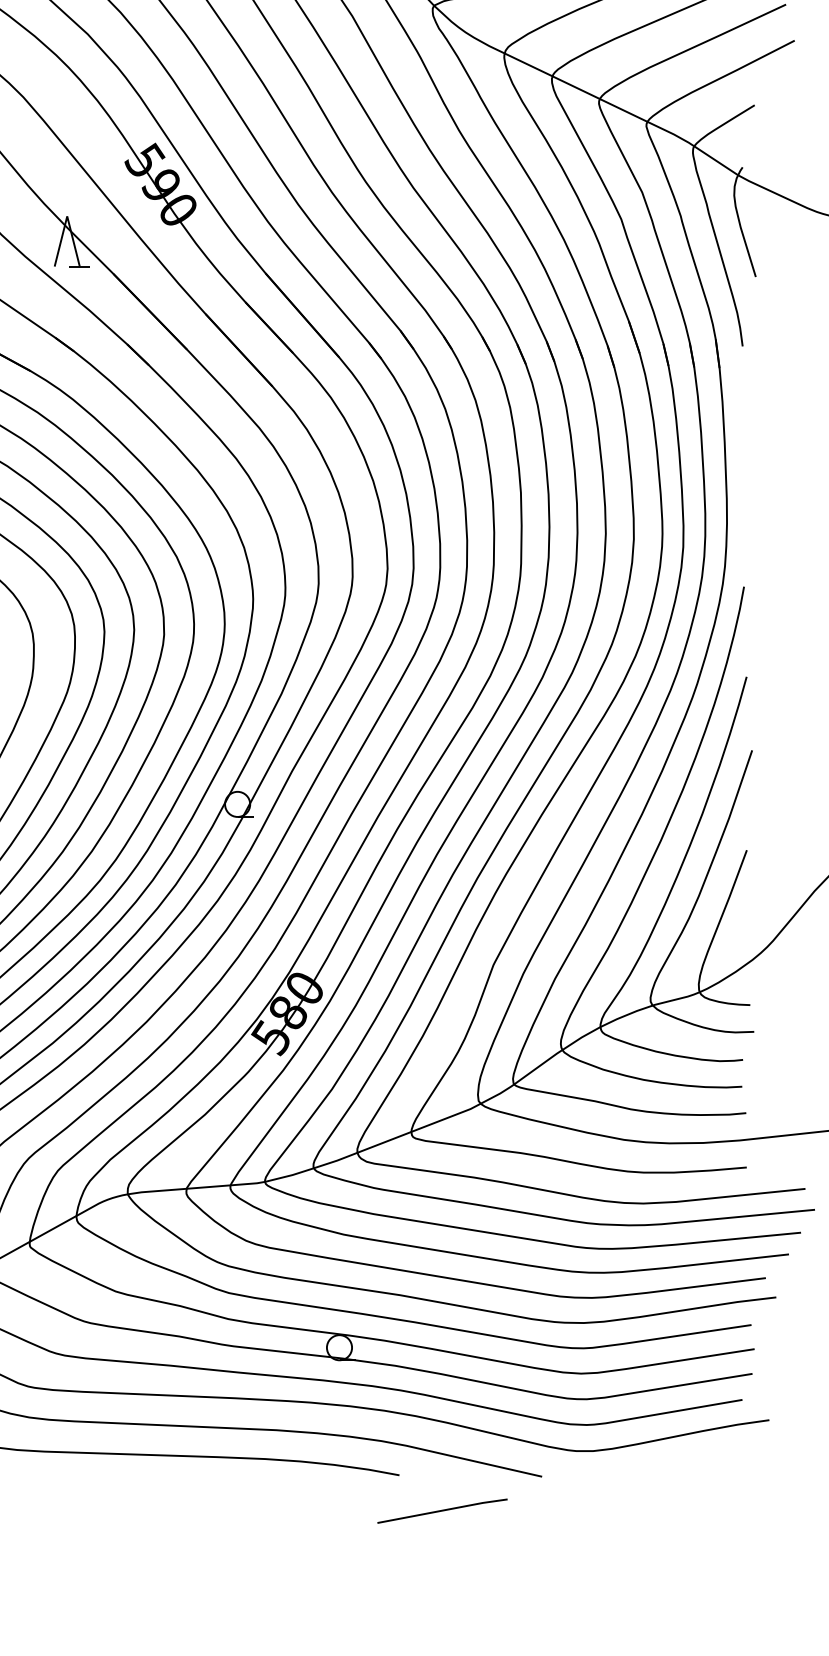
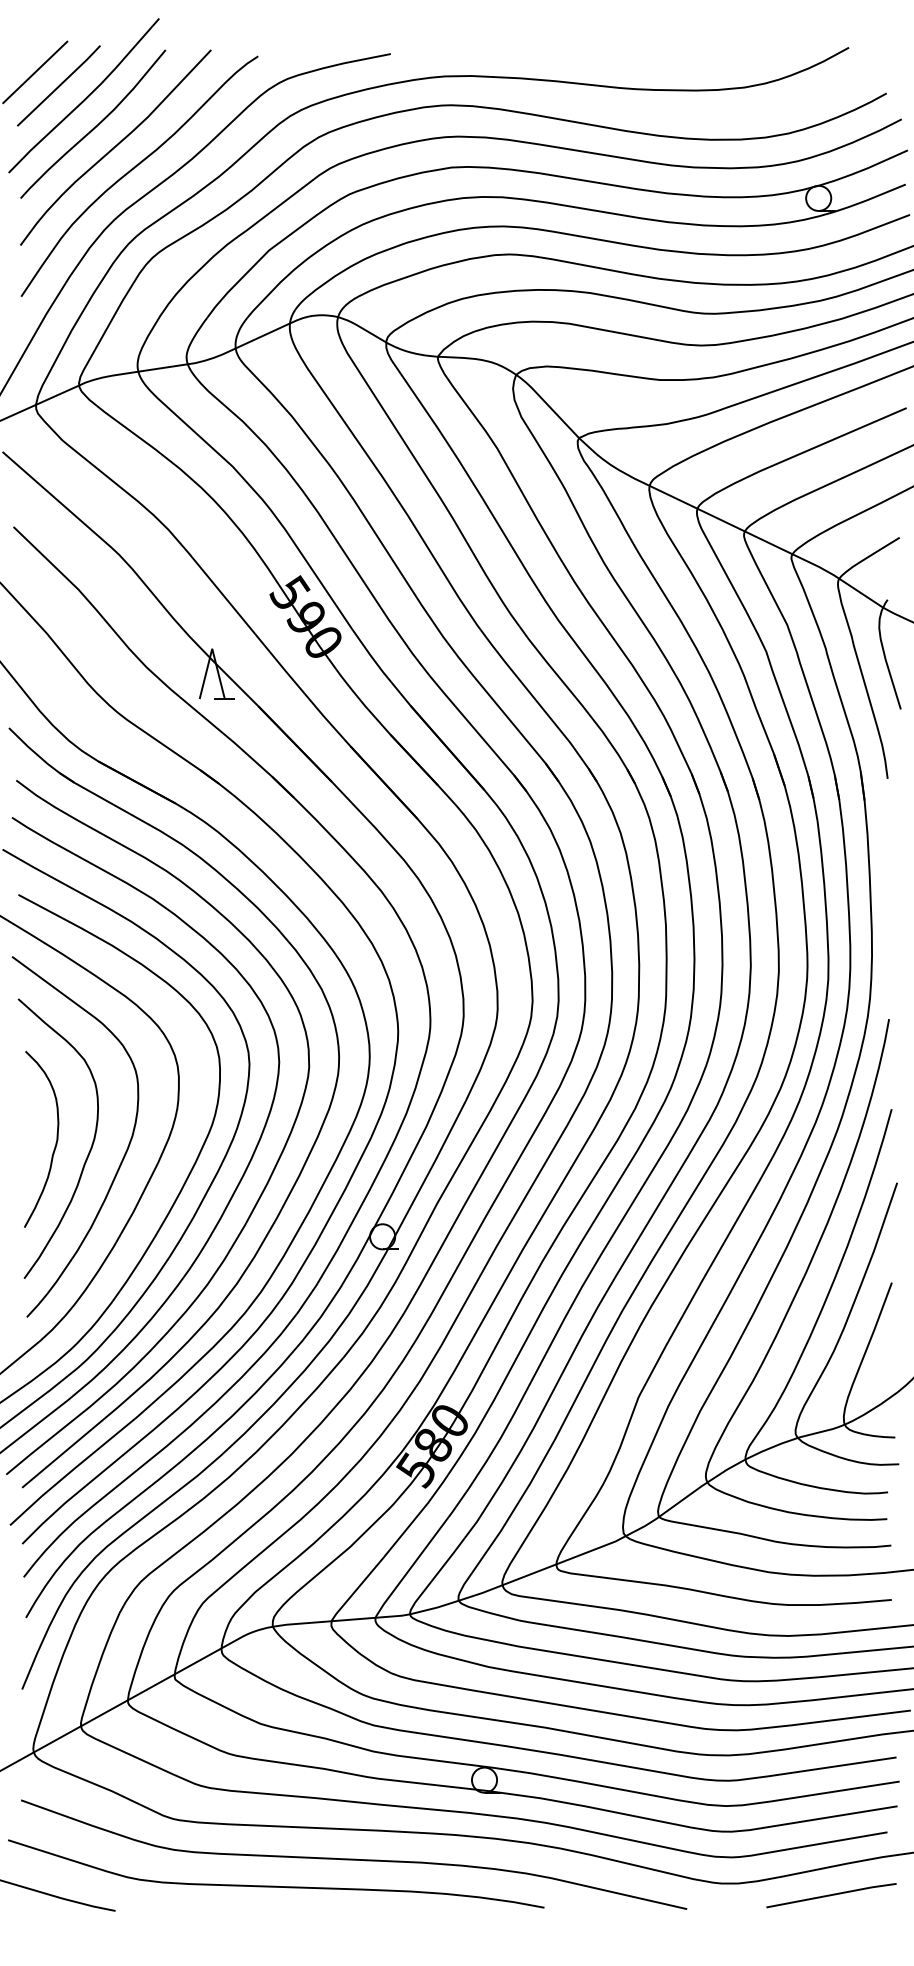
line: (442, 1511) -> (831, 1895), moved

